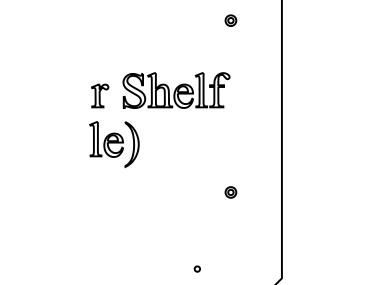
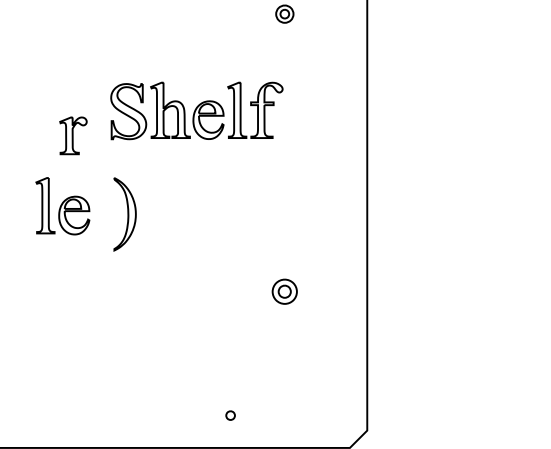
part: (176, 90) -> (196, 110), moved
part: (106, 139) -> (62, 206), moved
part: (230, 192) -> (284, 291), size x1.4

